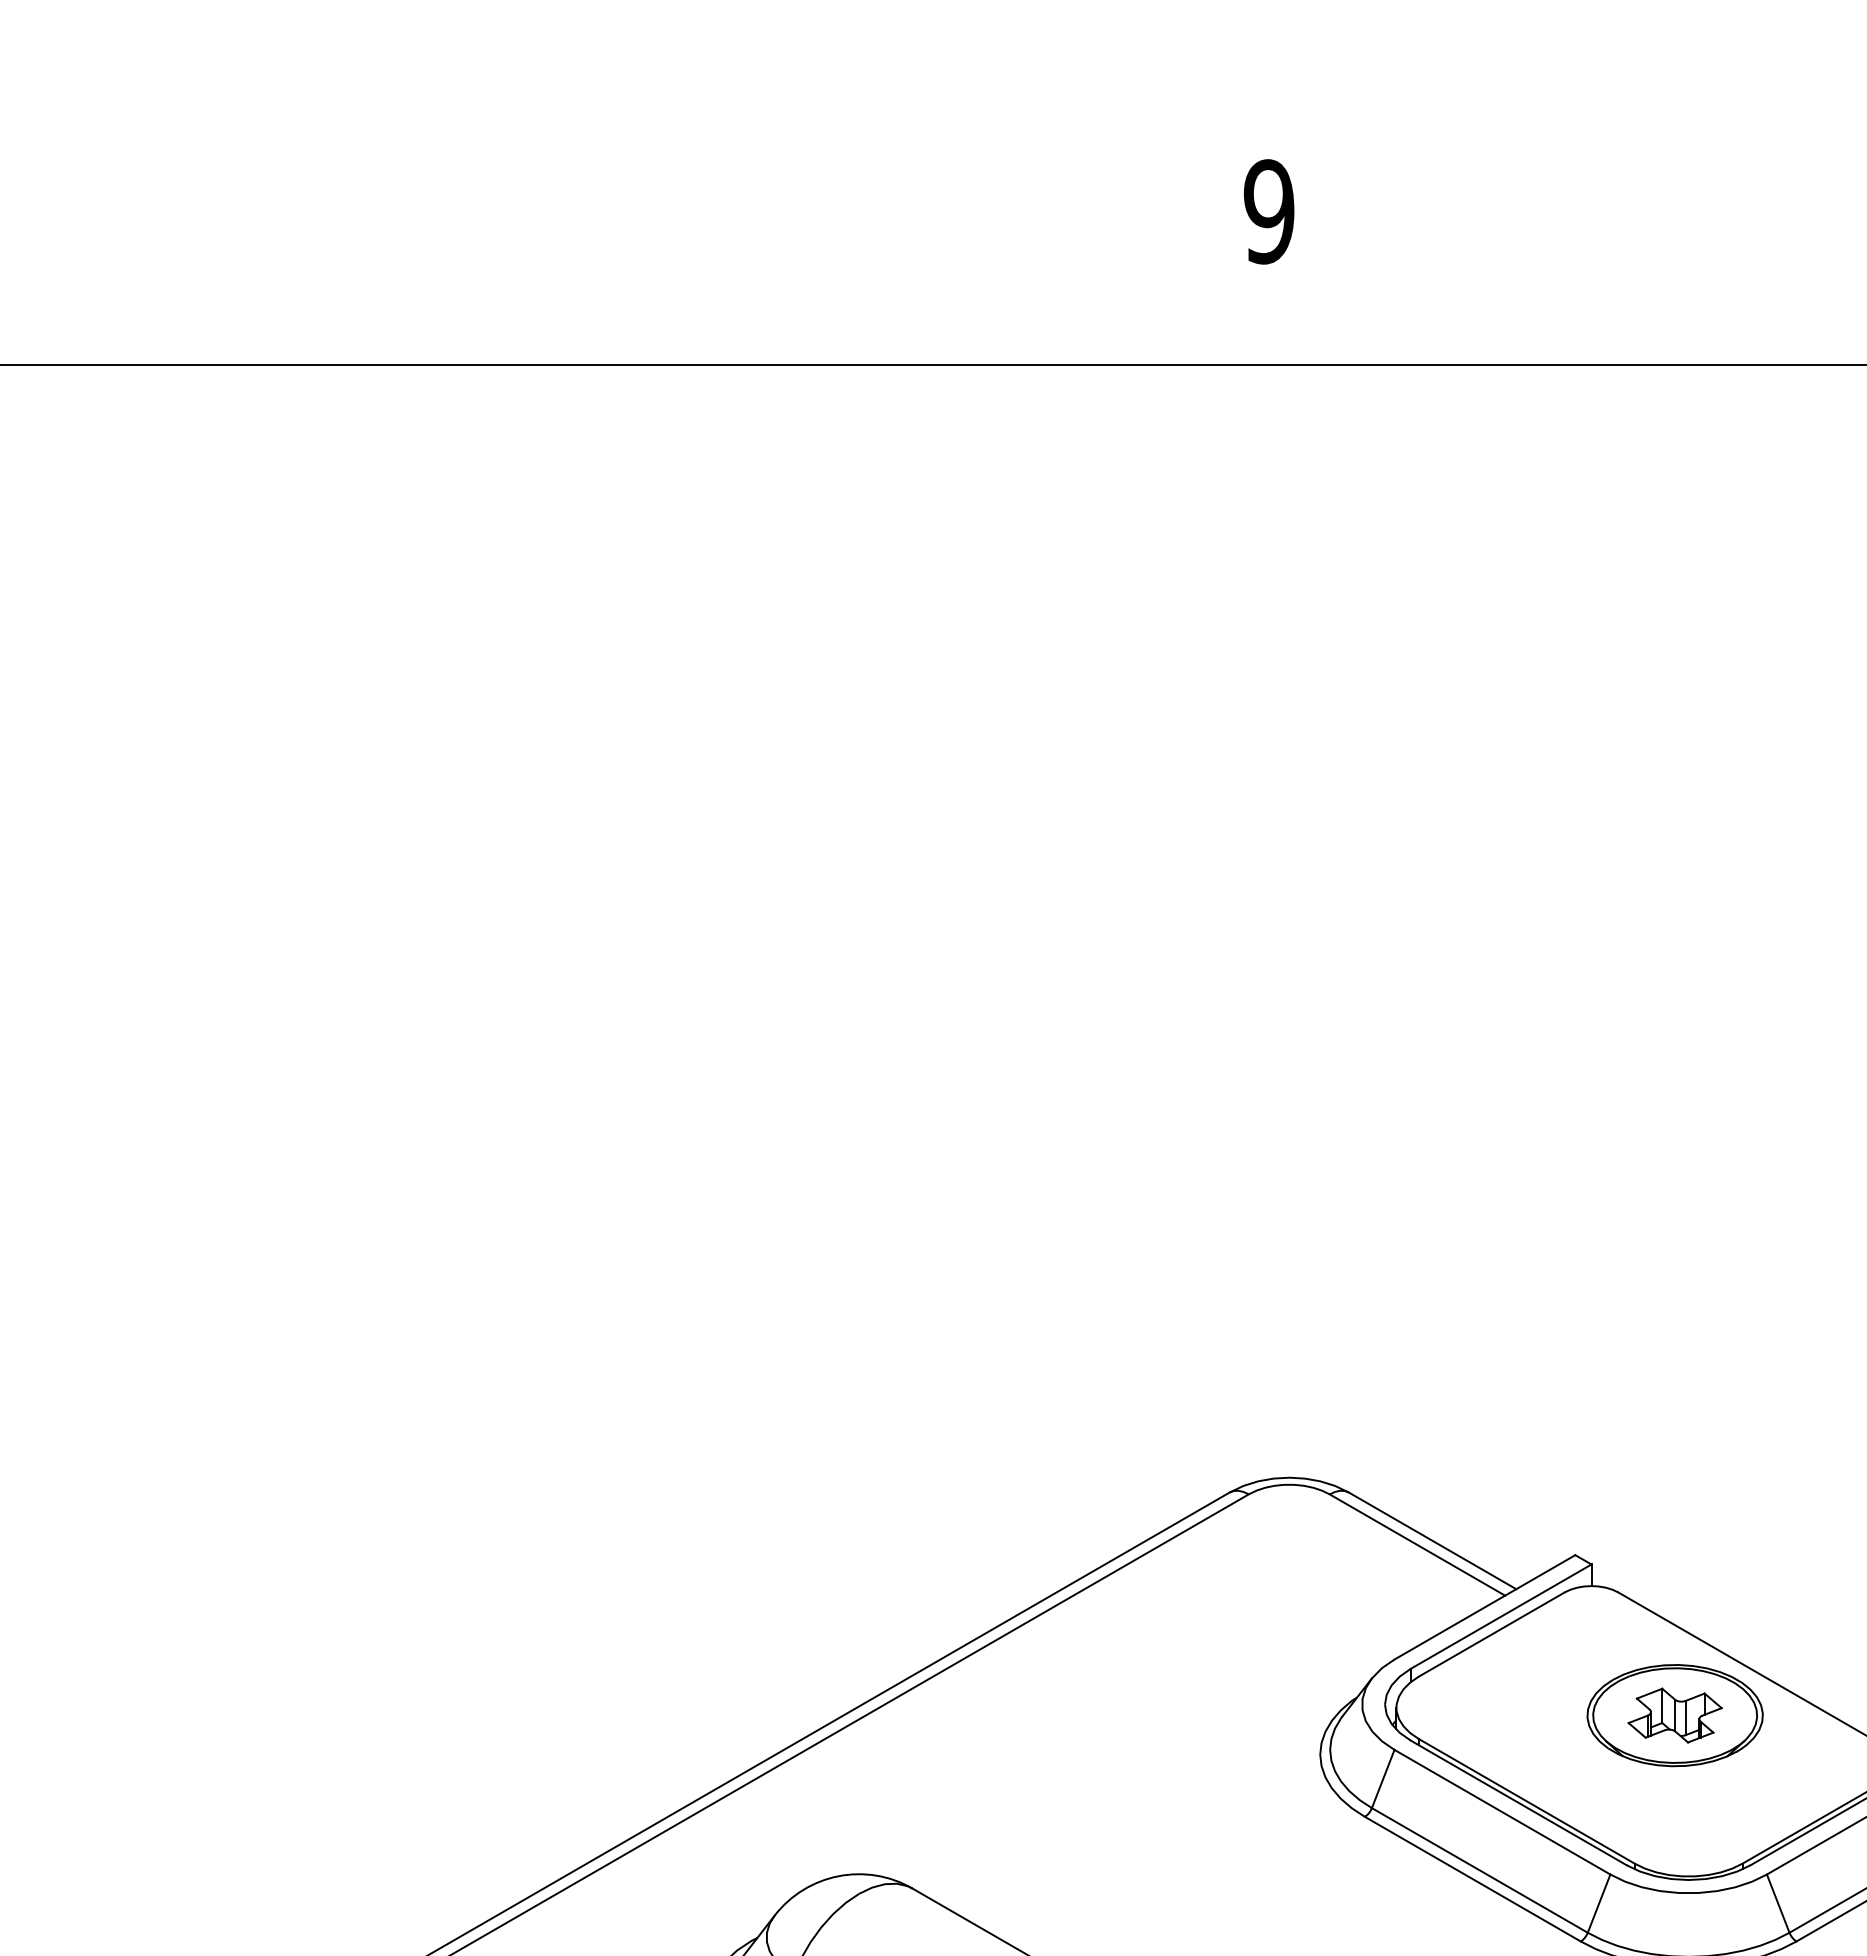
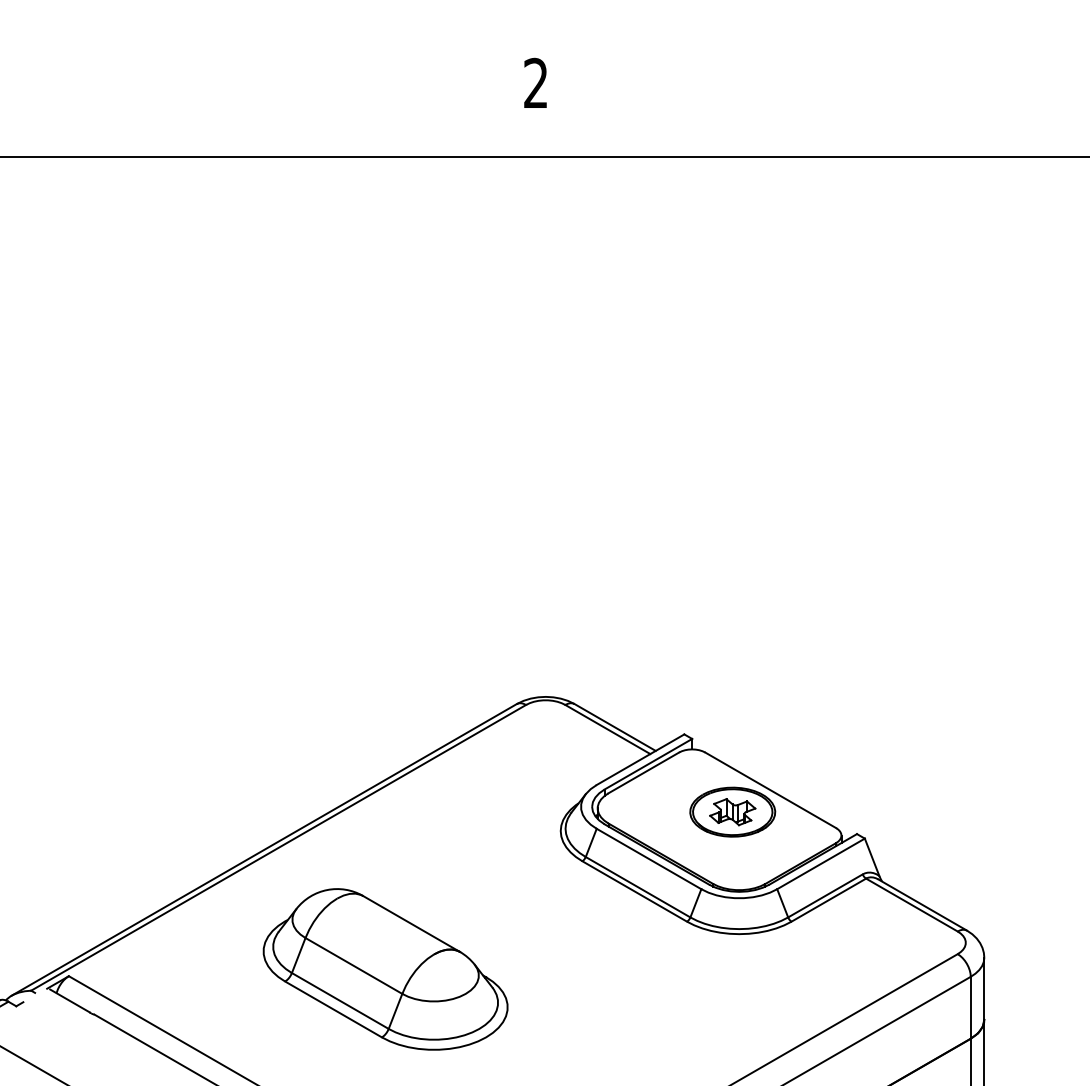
text: (1268, 212) -> (535, 83), 9 -> 2

